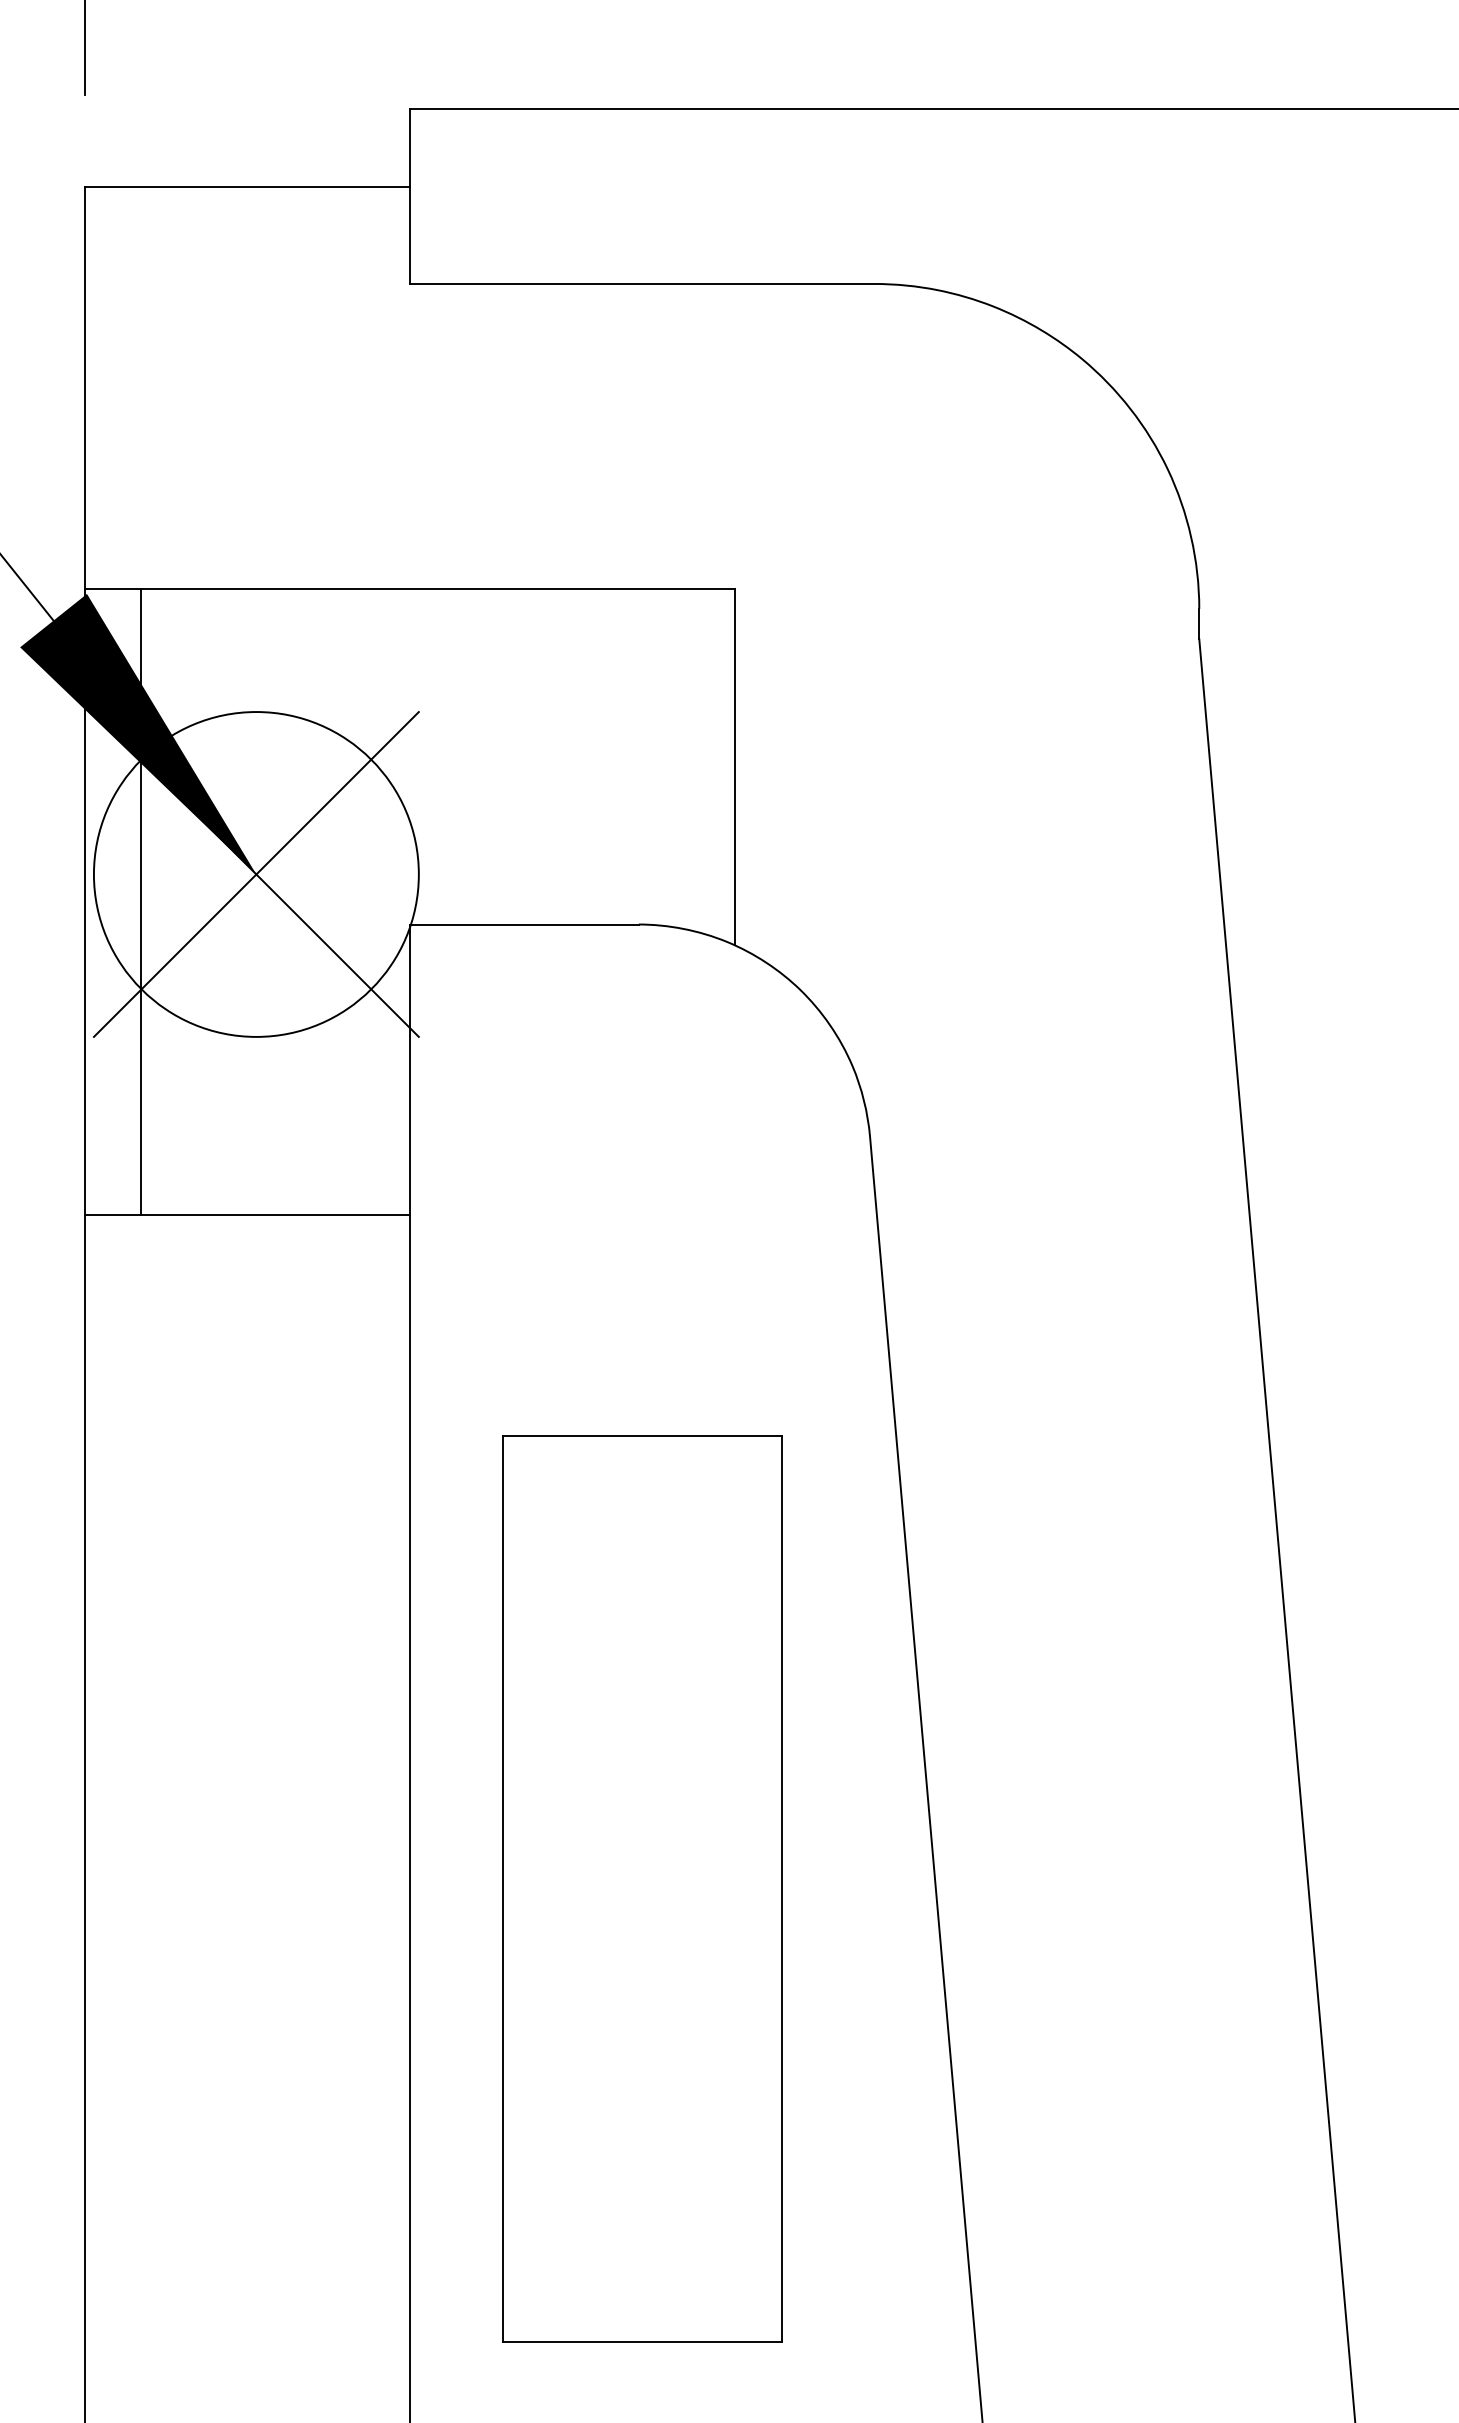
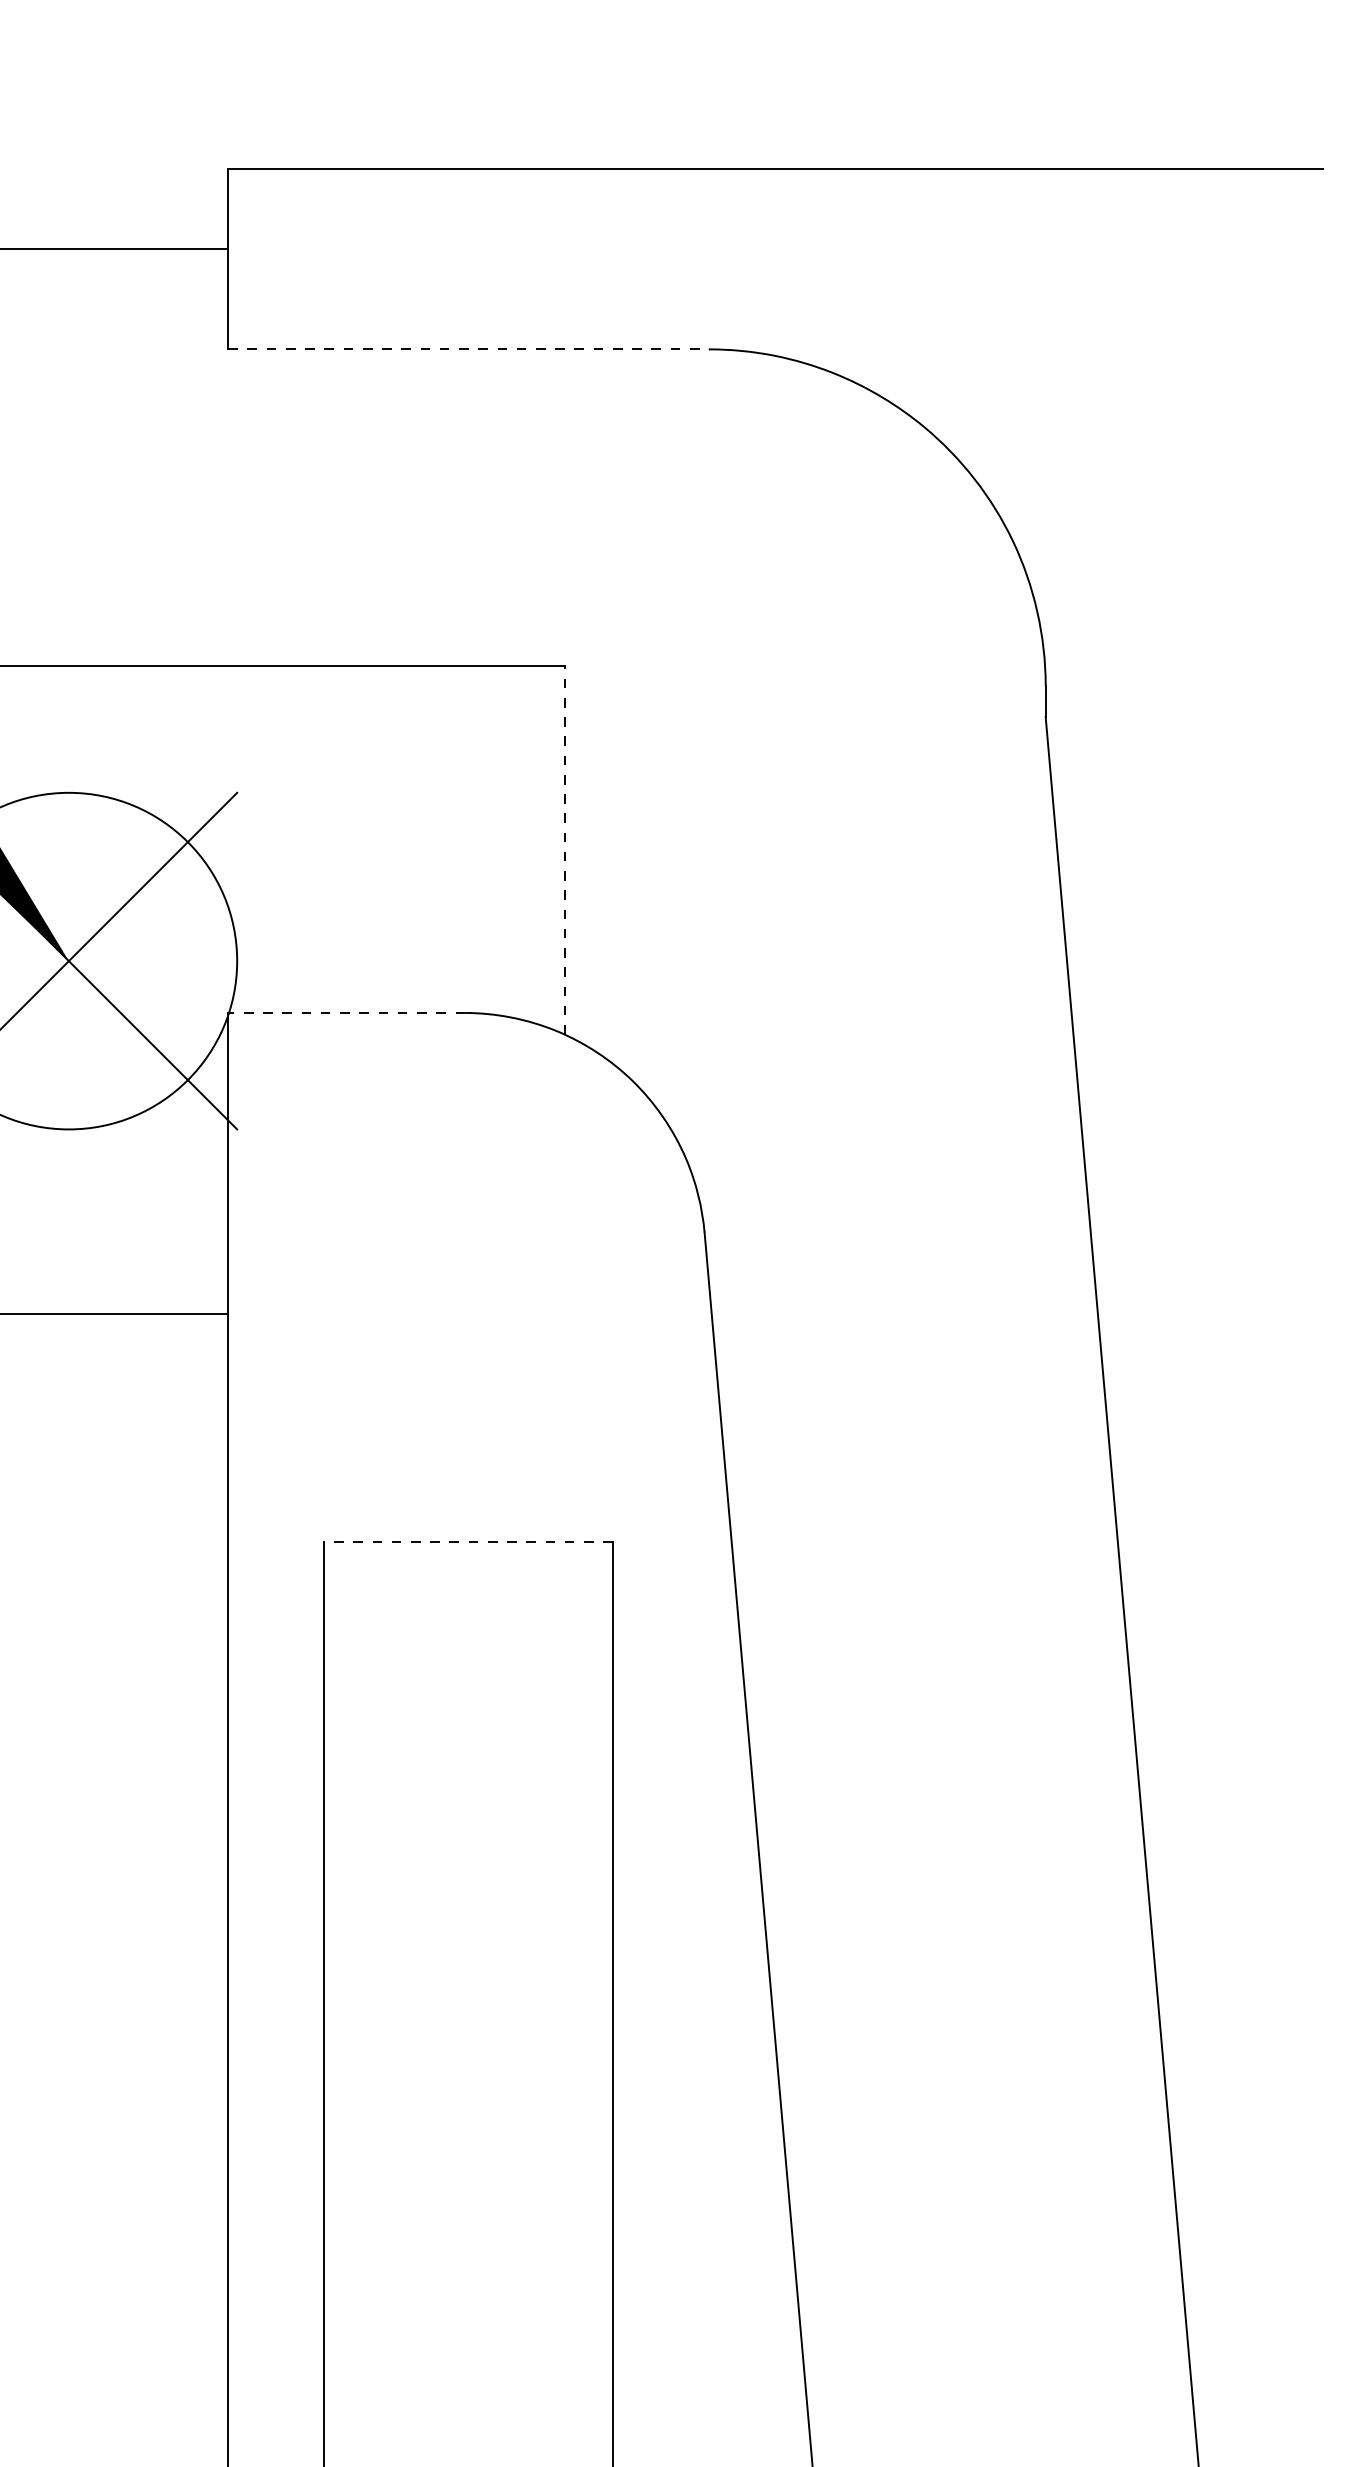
line: (642, 283) -> (468, 348), solid -> dashed
line: (735, 766) -> (565, 849), solid -> dashed
line: (524, 924) -> (346, 1012), solid -> dashed
line: (641, 1435) -> (467, 1542), solid -> dashed

